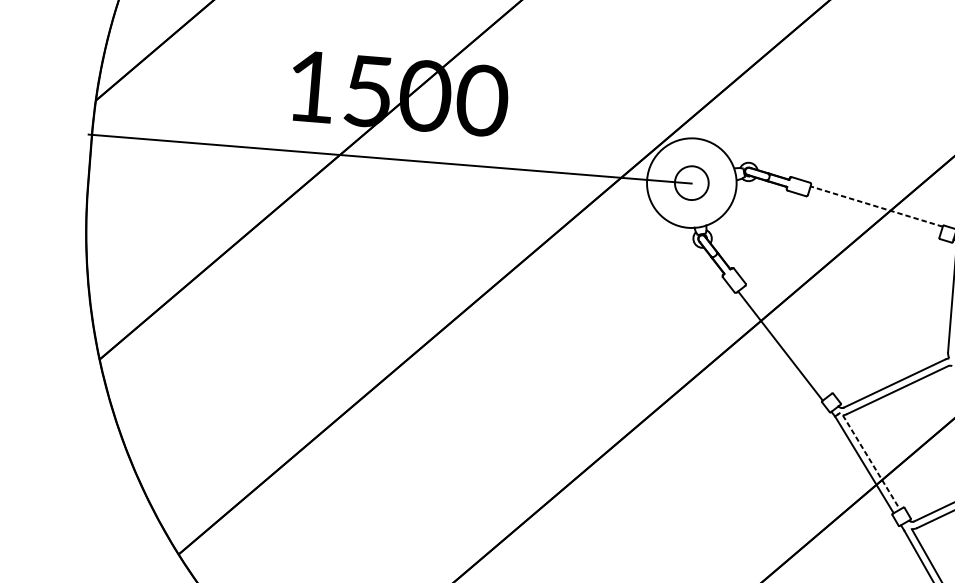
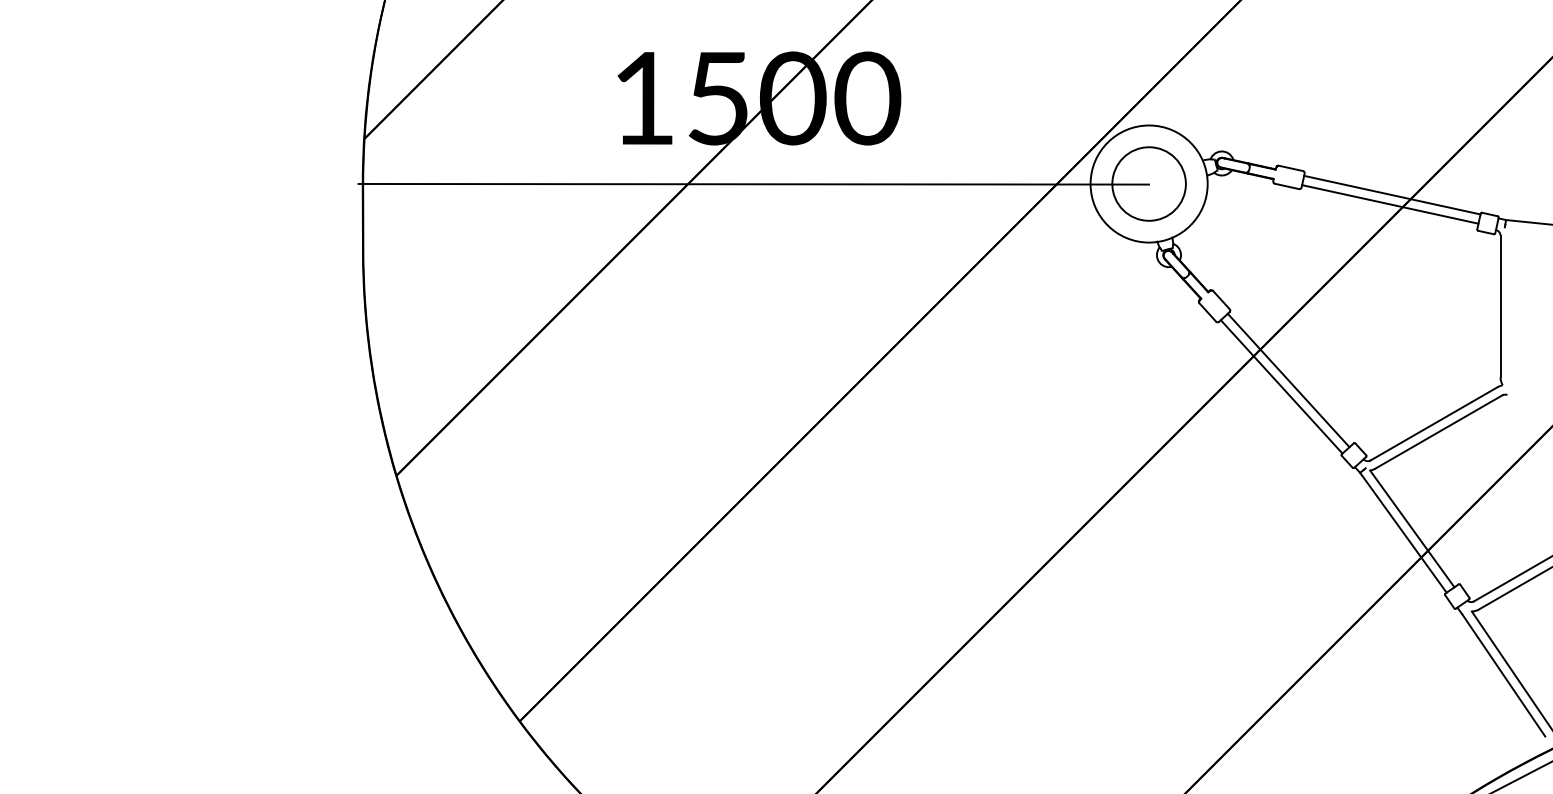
circle: (691, 182) -> (1148, 183), size x1.67
line: (876, 206) -> (1391, 195), dashed -> solid
line: (874, 213) -> (1390, 204), added
line: (786, 341) -> (1288, 380), added
line: (871, 462) -> (1412, 528), dashed -> solid

